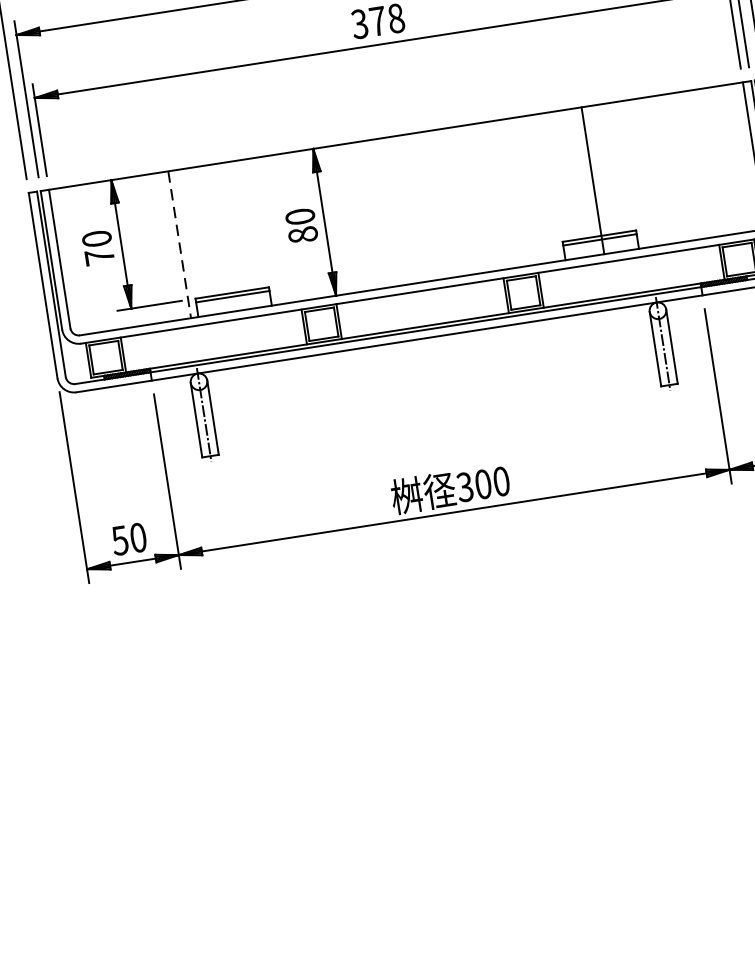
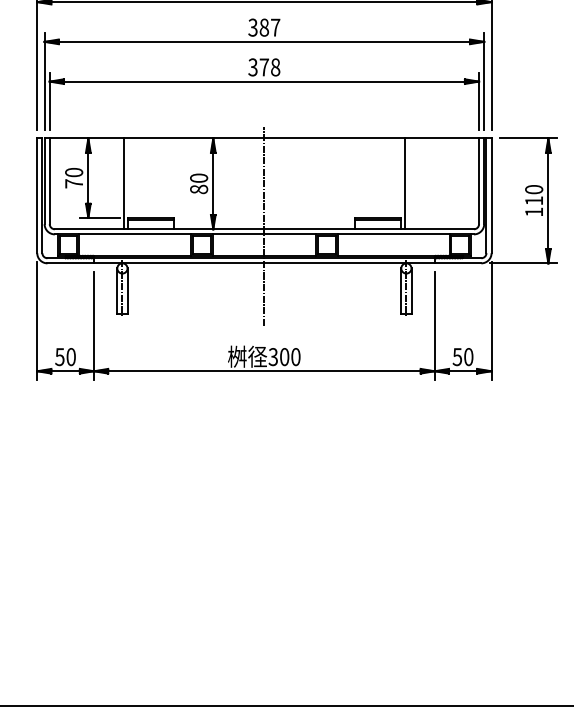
line: (593, 180) -> (405, 183), moved
line: (179, 245) -> (123, 184), dashed -> solid
line: (418, 278) -> (264, 226), added

